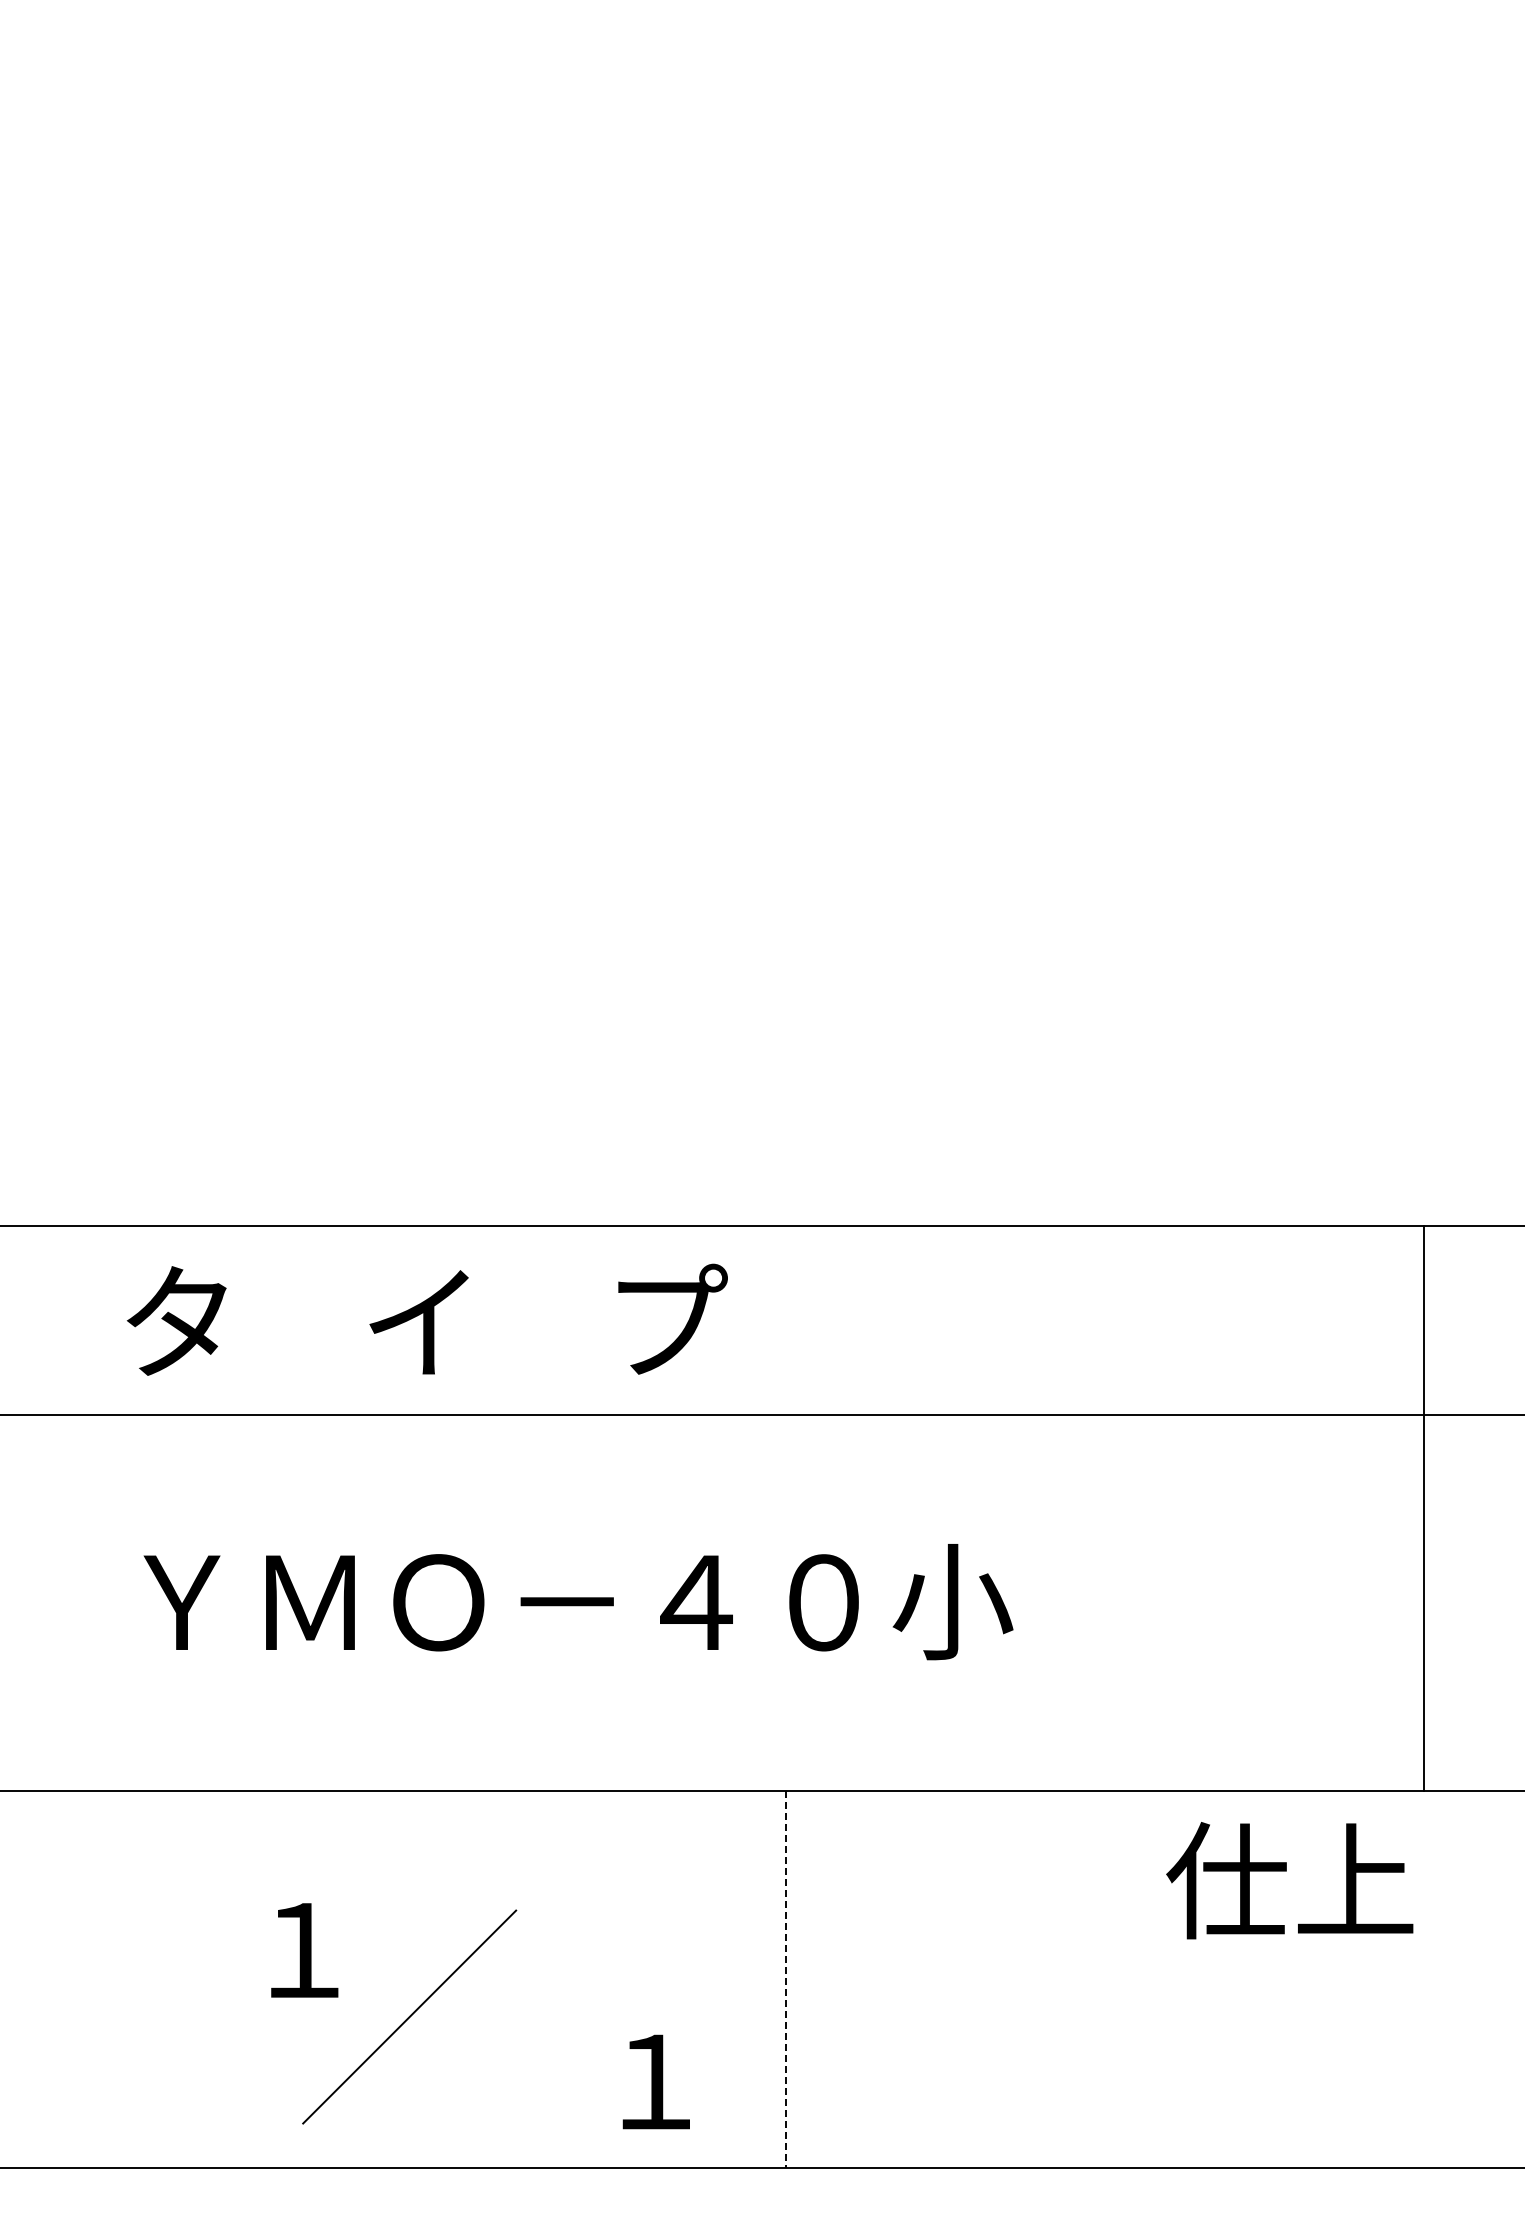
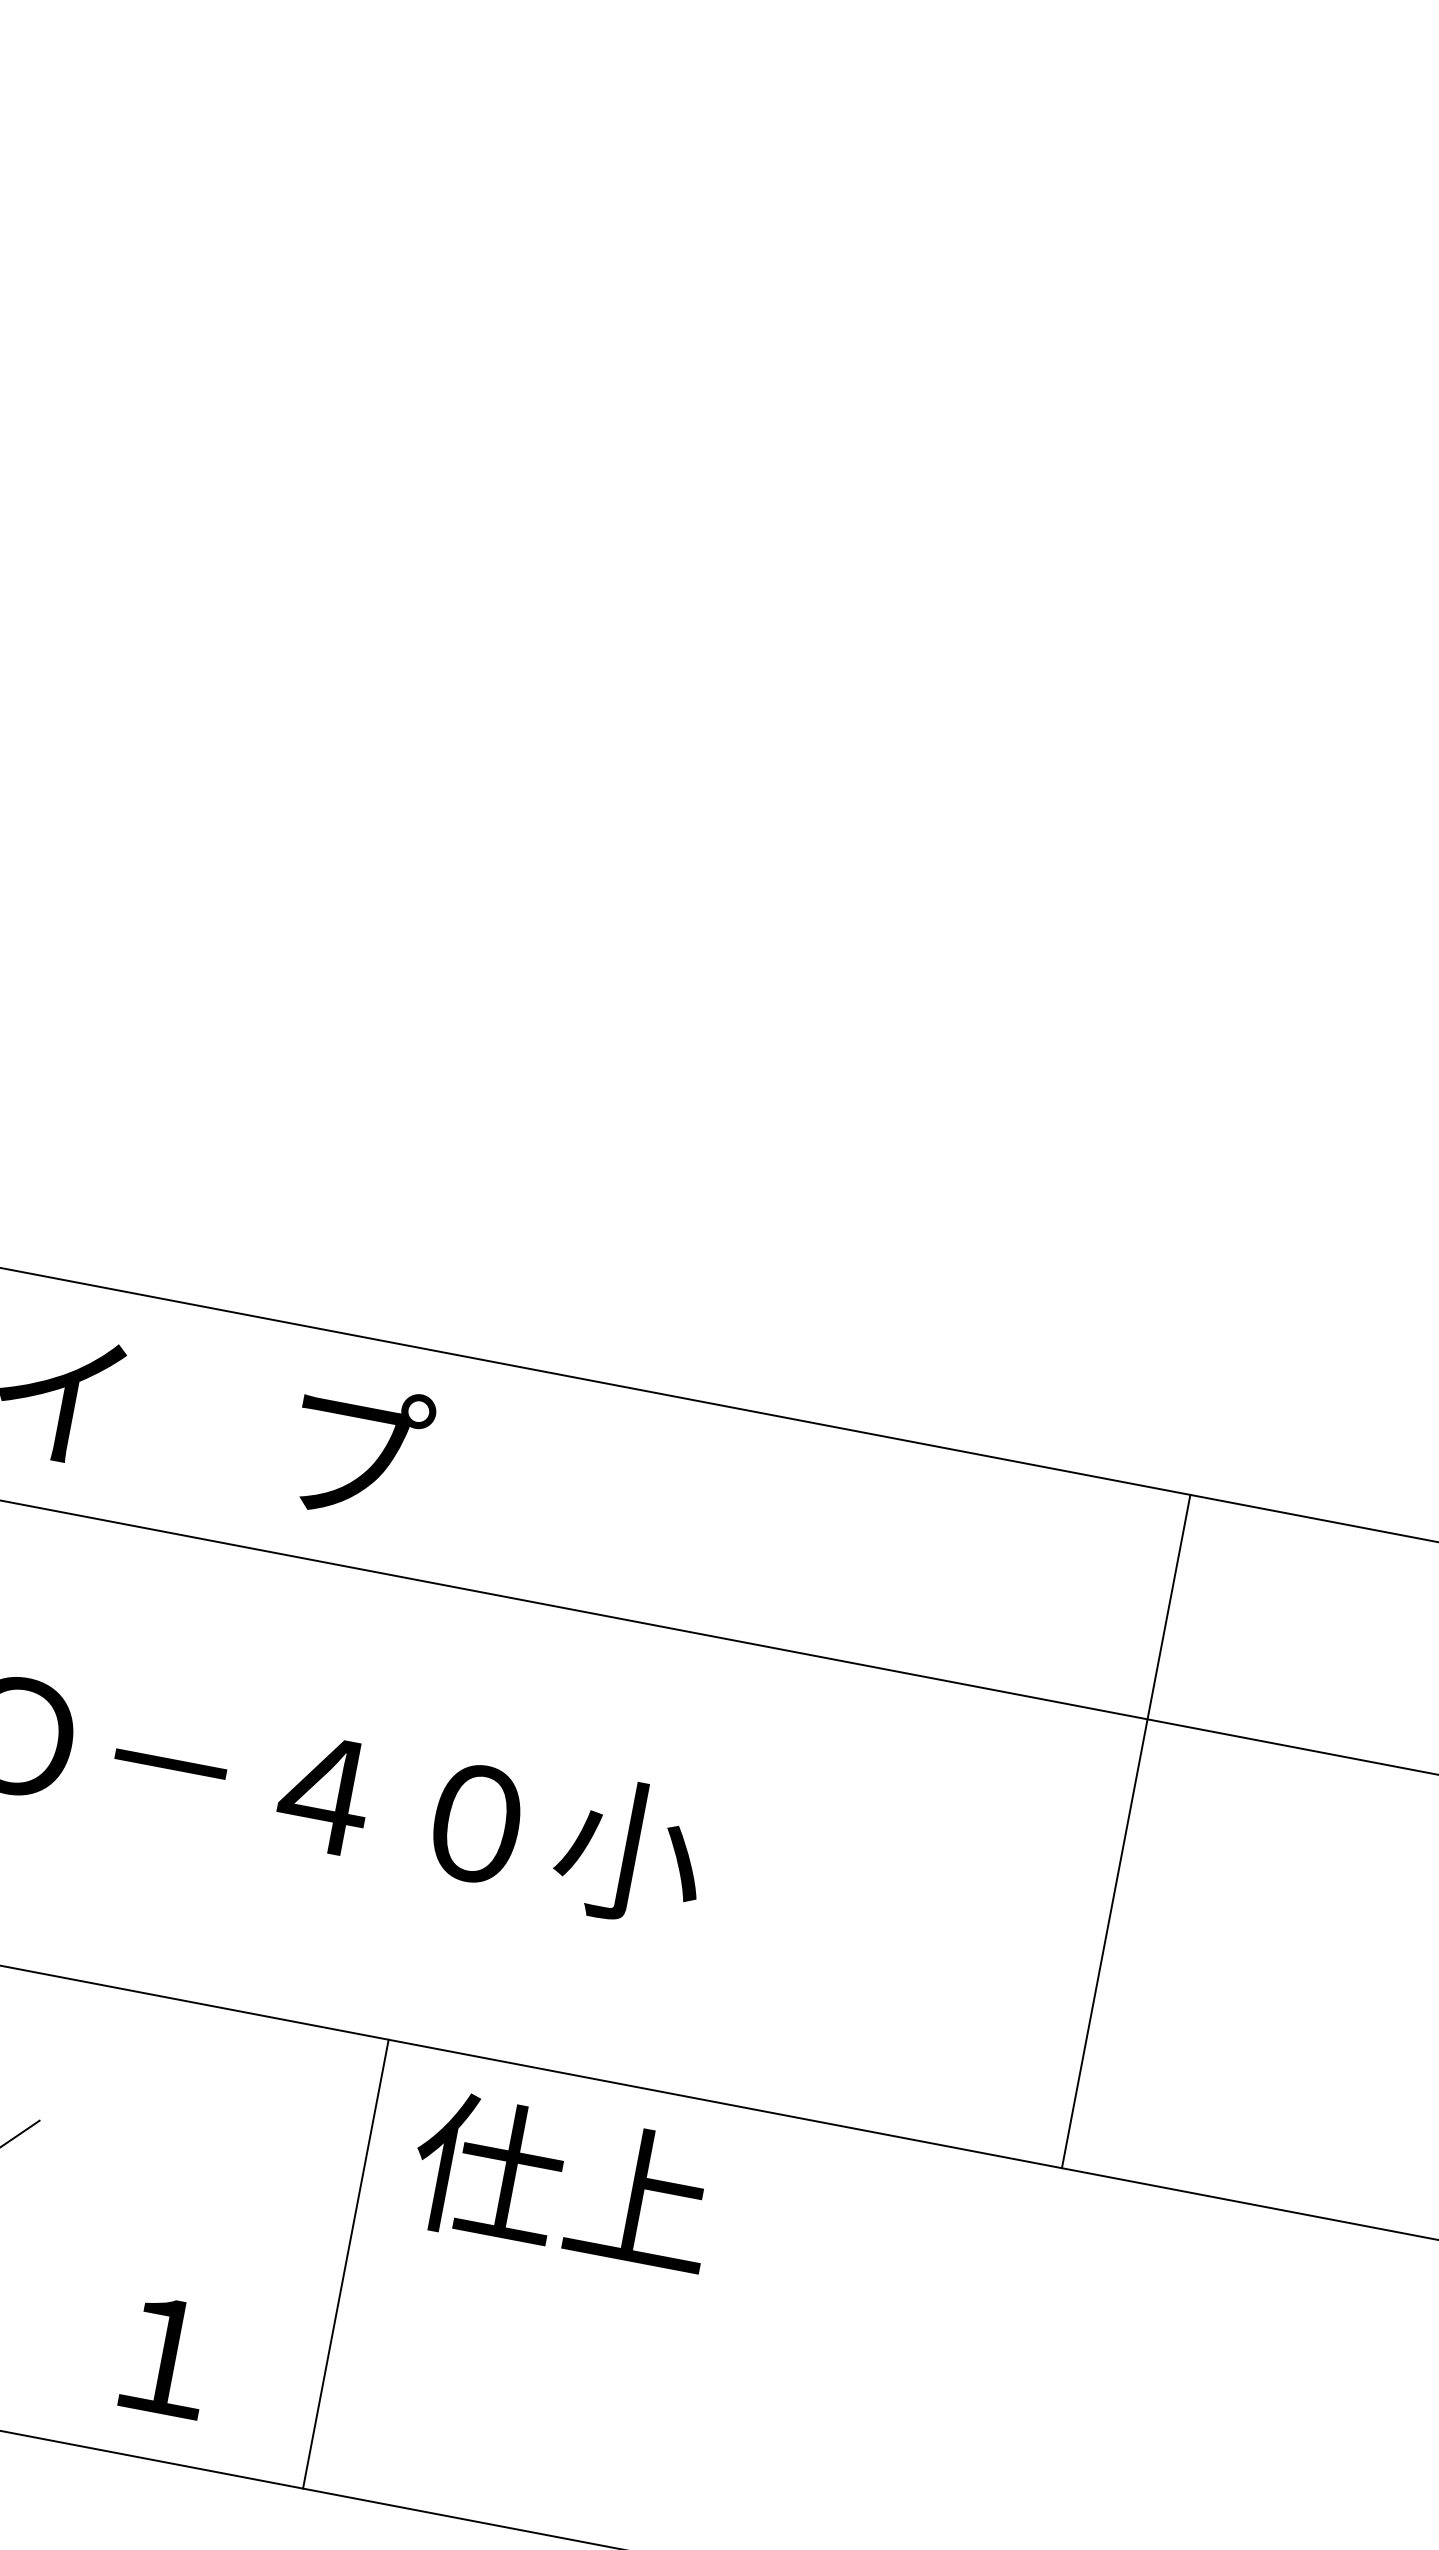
line: (1423, 1508) -> (1125, 1831), moved
text: (1289, 1880) -> (563, 2183), moved
line: (786, 1979) -> (346, 2264), dashed -> solid

